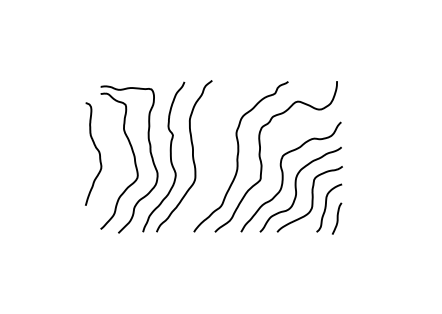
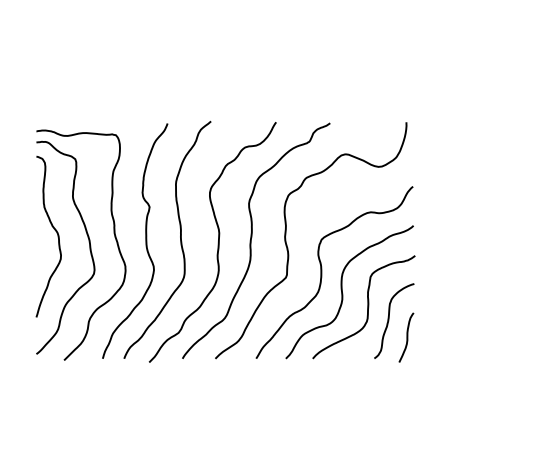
curve: (97, 151) -> (54, 232), moved
curve: (216, 157) -> (217, 241), added

